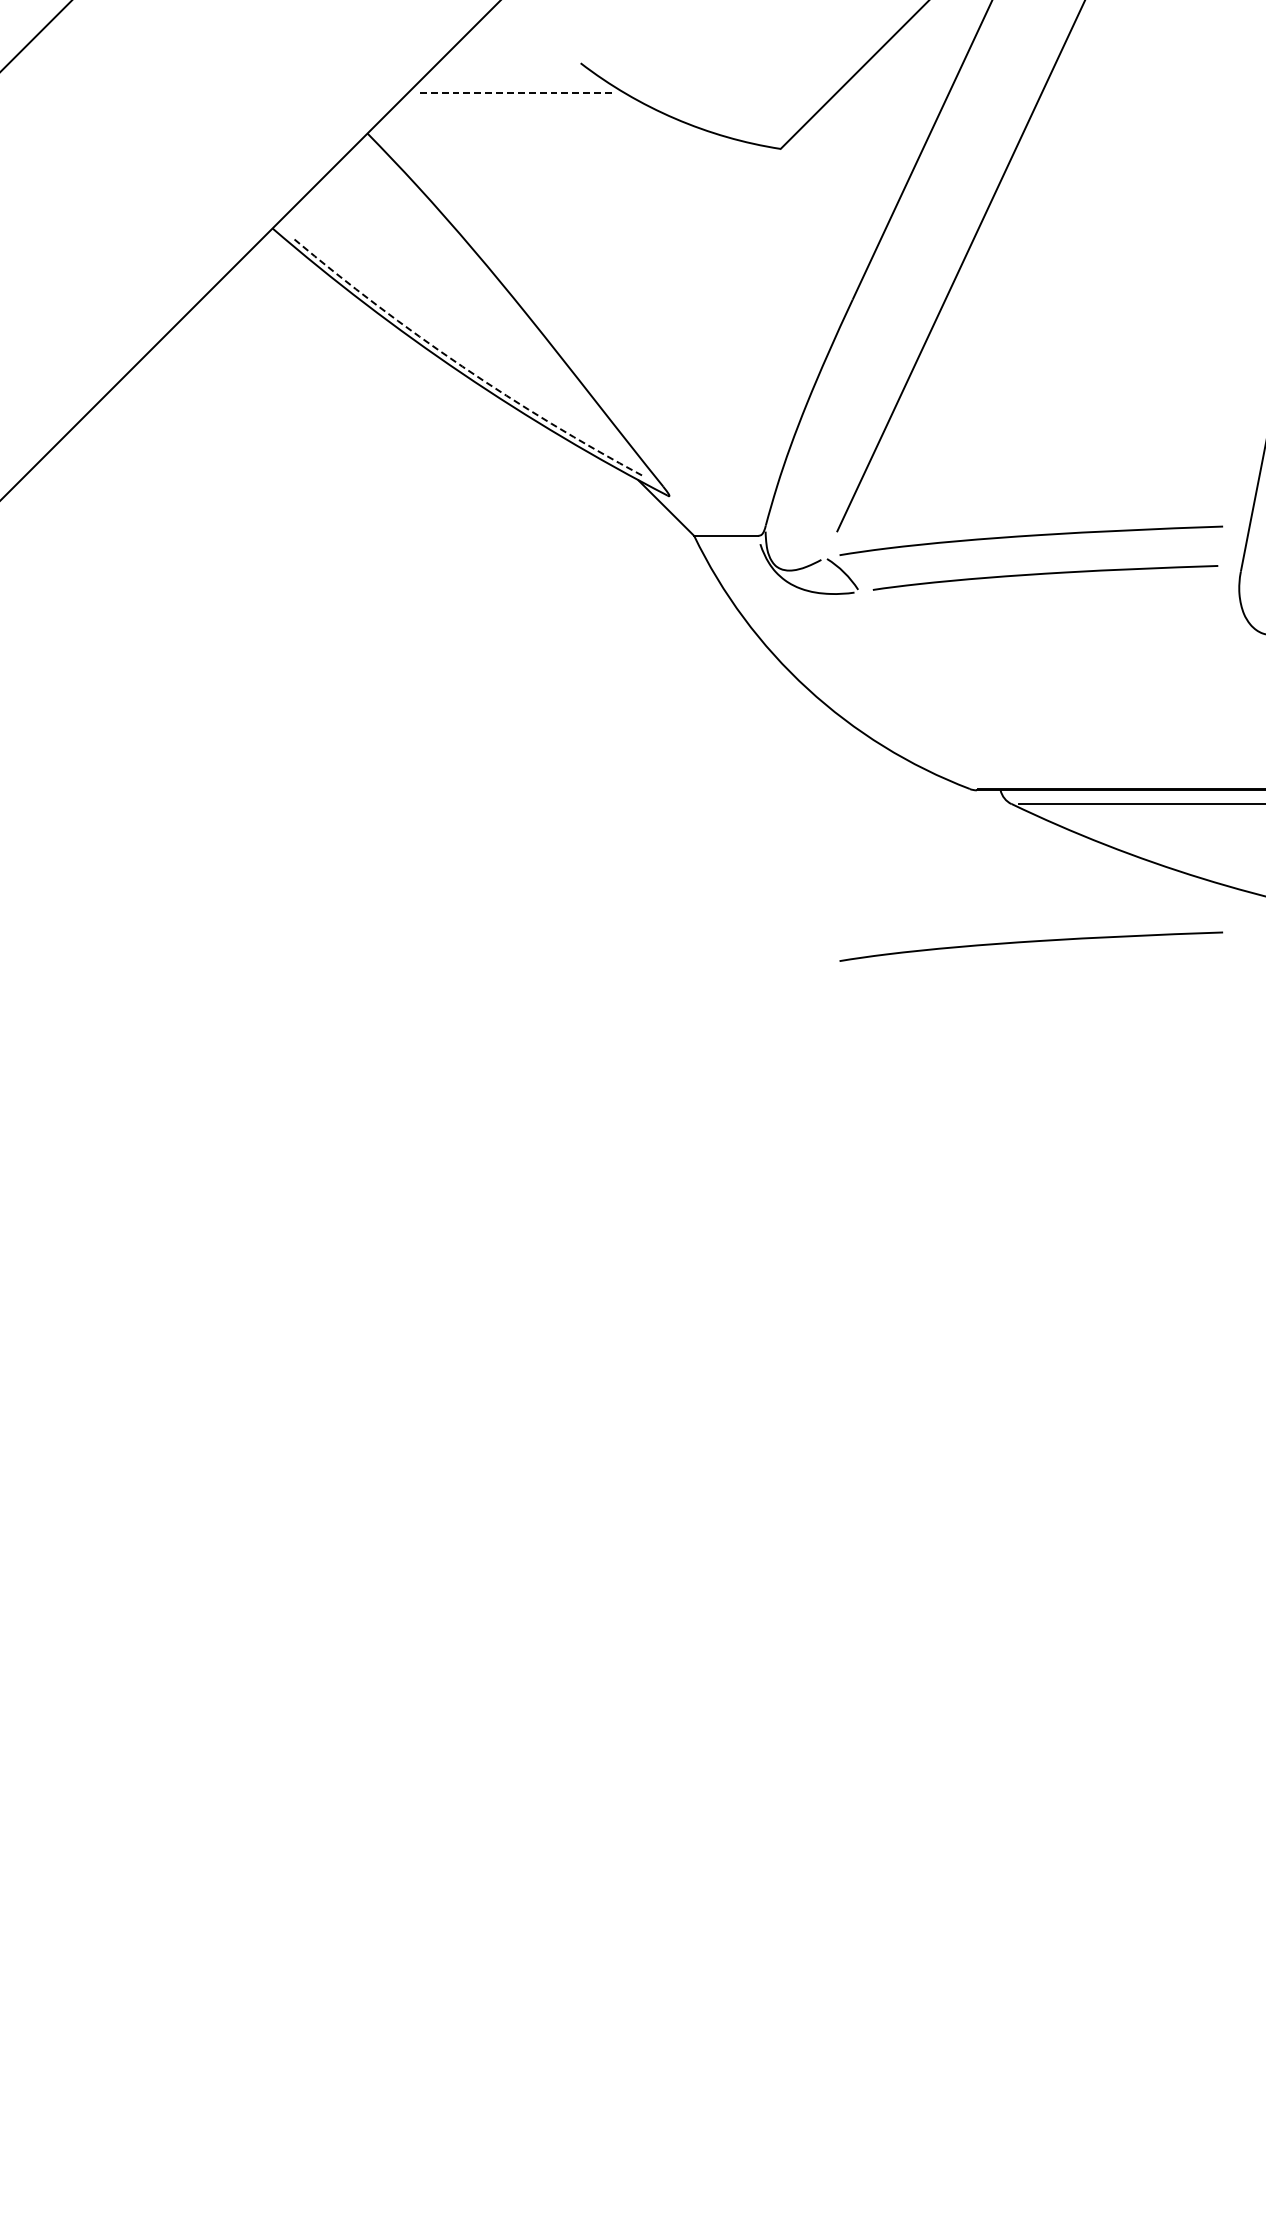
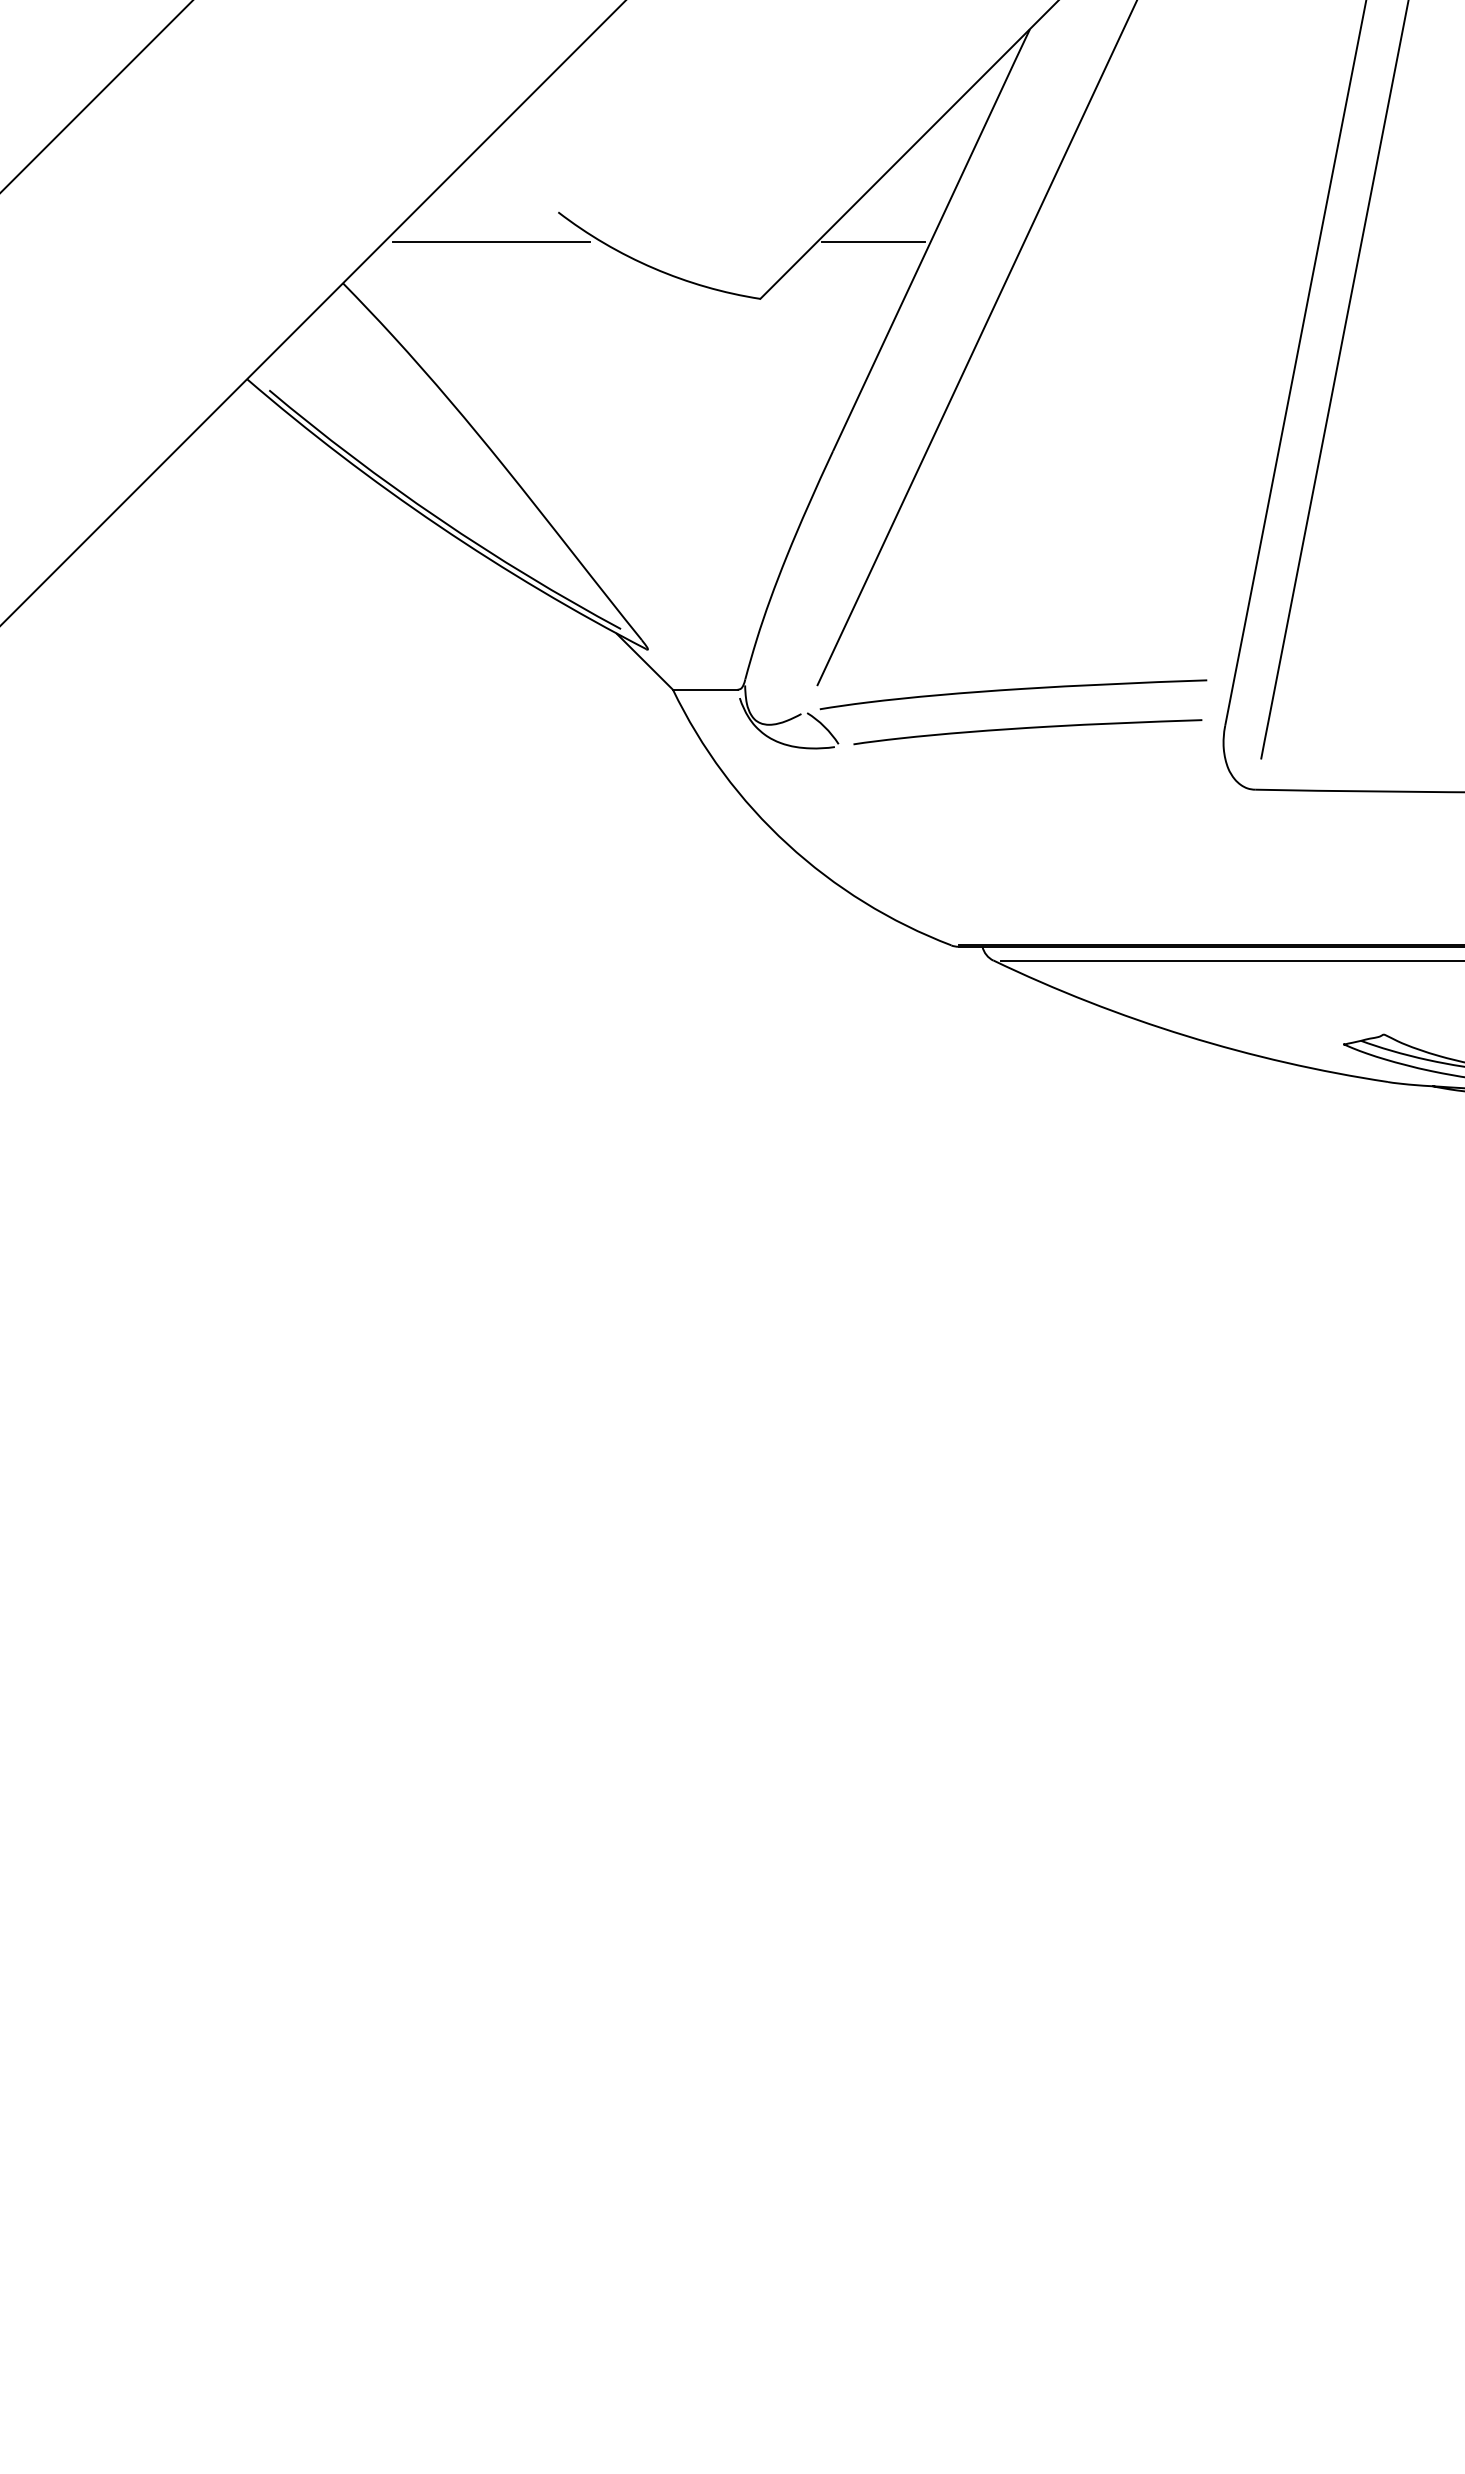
line: (513, 93) -> (490, 242), dashed -> solid
line: (892, 93) -> (873, 242), added
arc: (462, 366) -> (438, 518), dashed -> solid
curve: (1031, 942) -> (1013, 1100), removed

